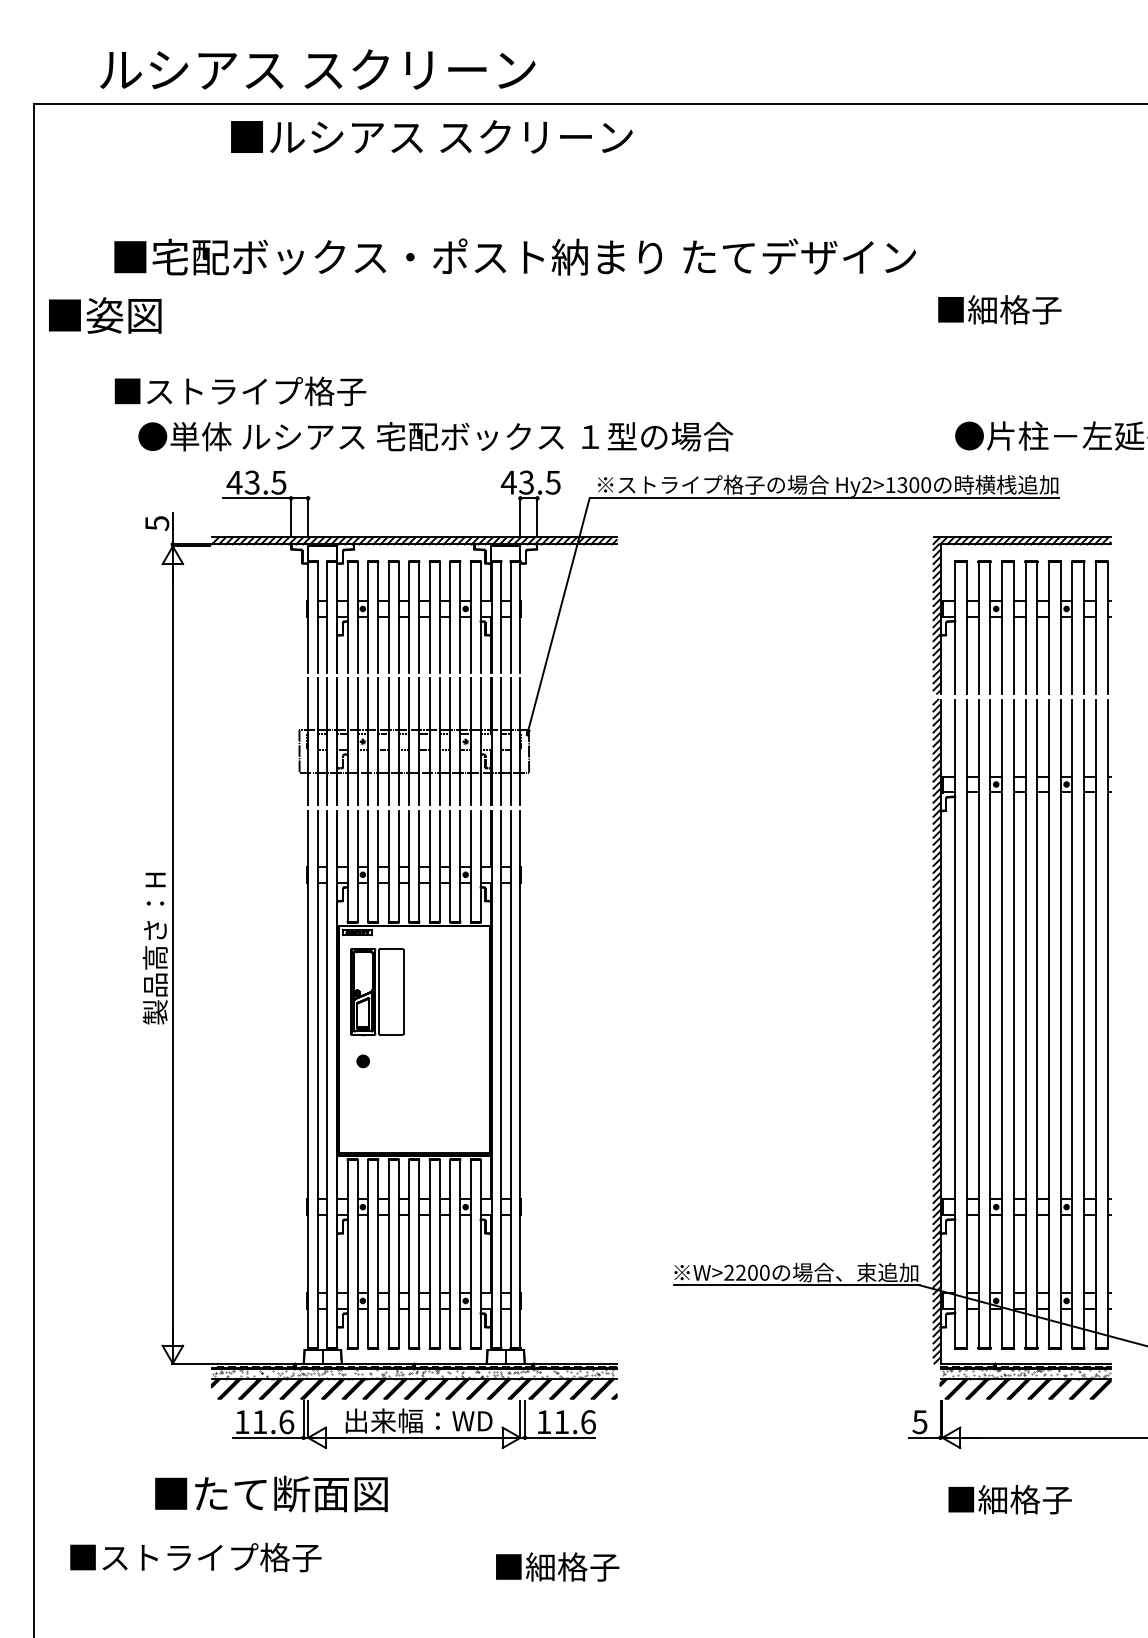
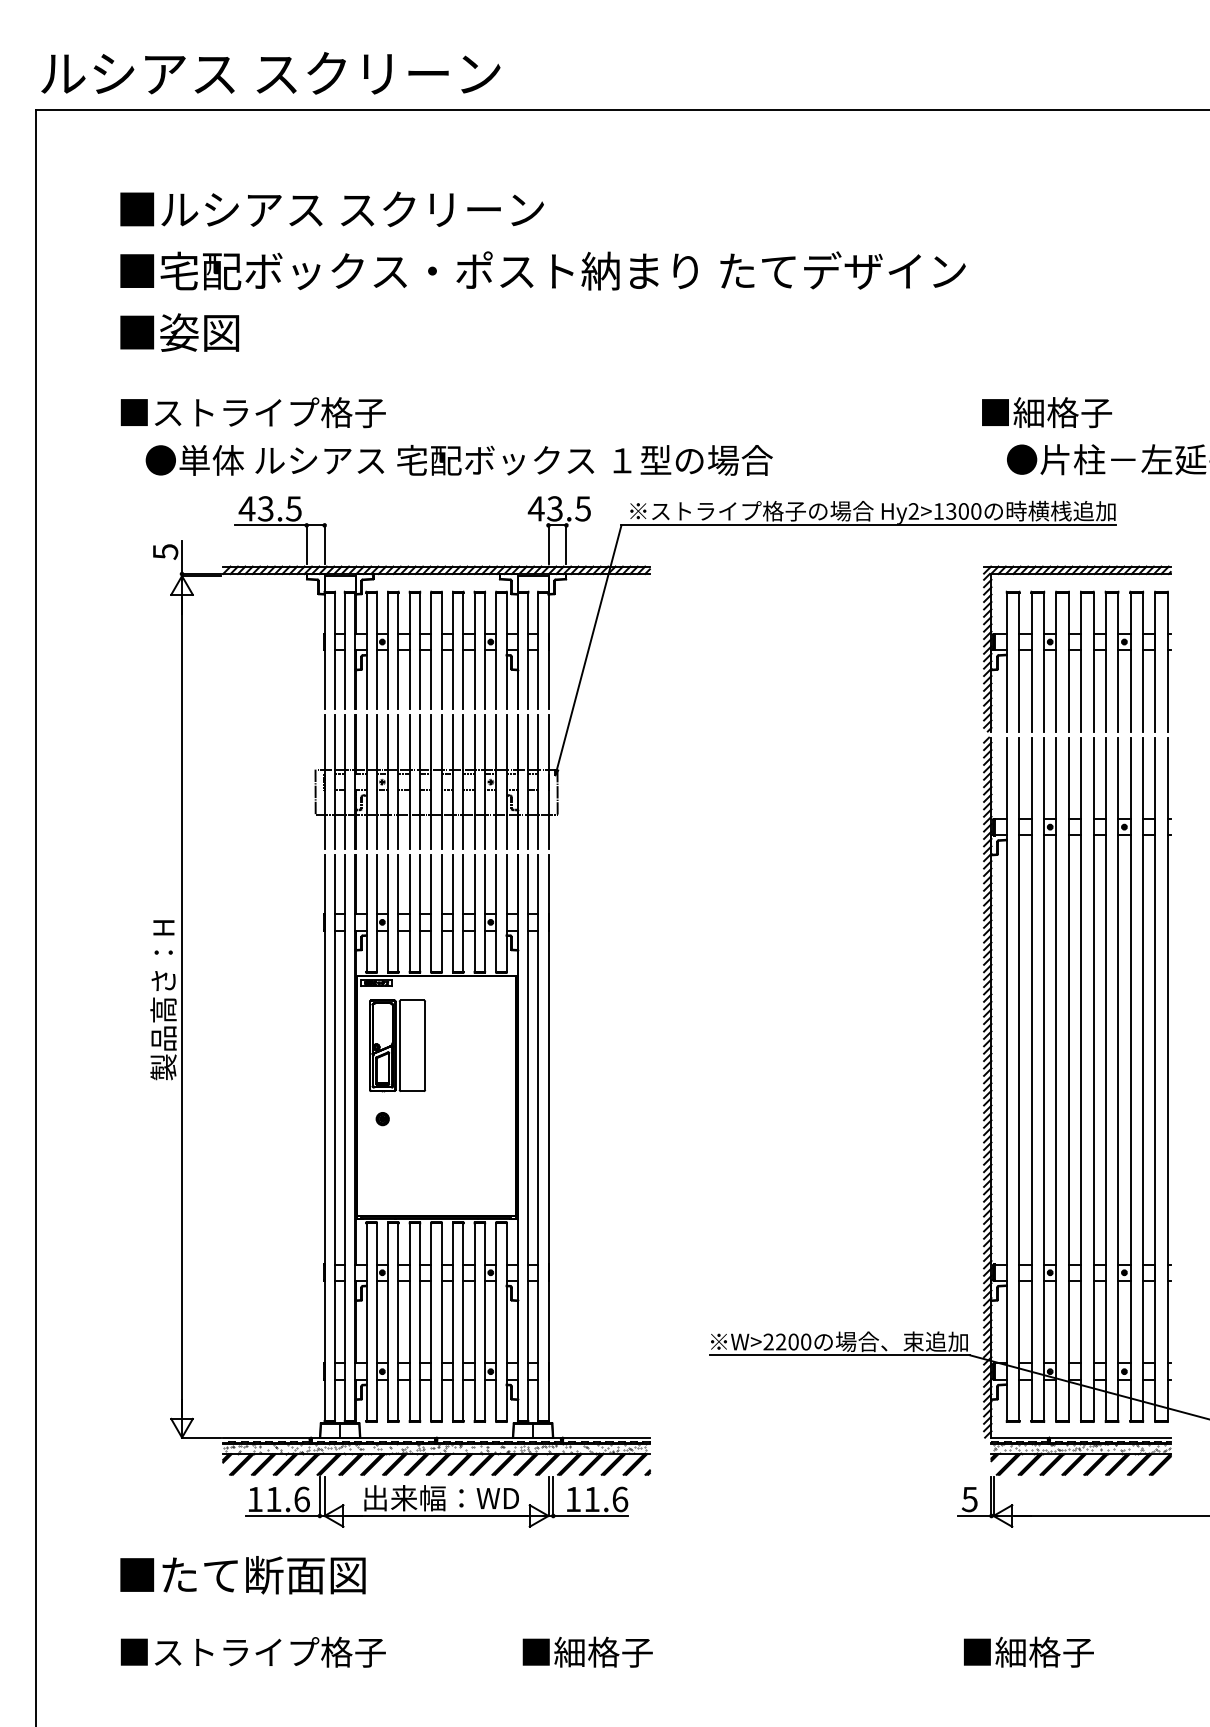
text: (317, 69) -> (270, 73), moved
text: (431, 137) -> (331, 209), moved
text: (1000, 309) -> (1047, 412), moved
text: (105, 315) -> (179, 332), moved
text: (270, 1494) -> (242, 1575), moved
text: (1009, 1499) -> (1028, 1651), moved
text: (195, 1556) -> (252, 1651), moved

